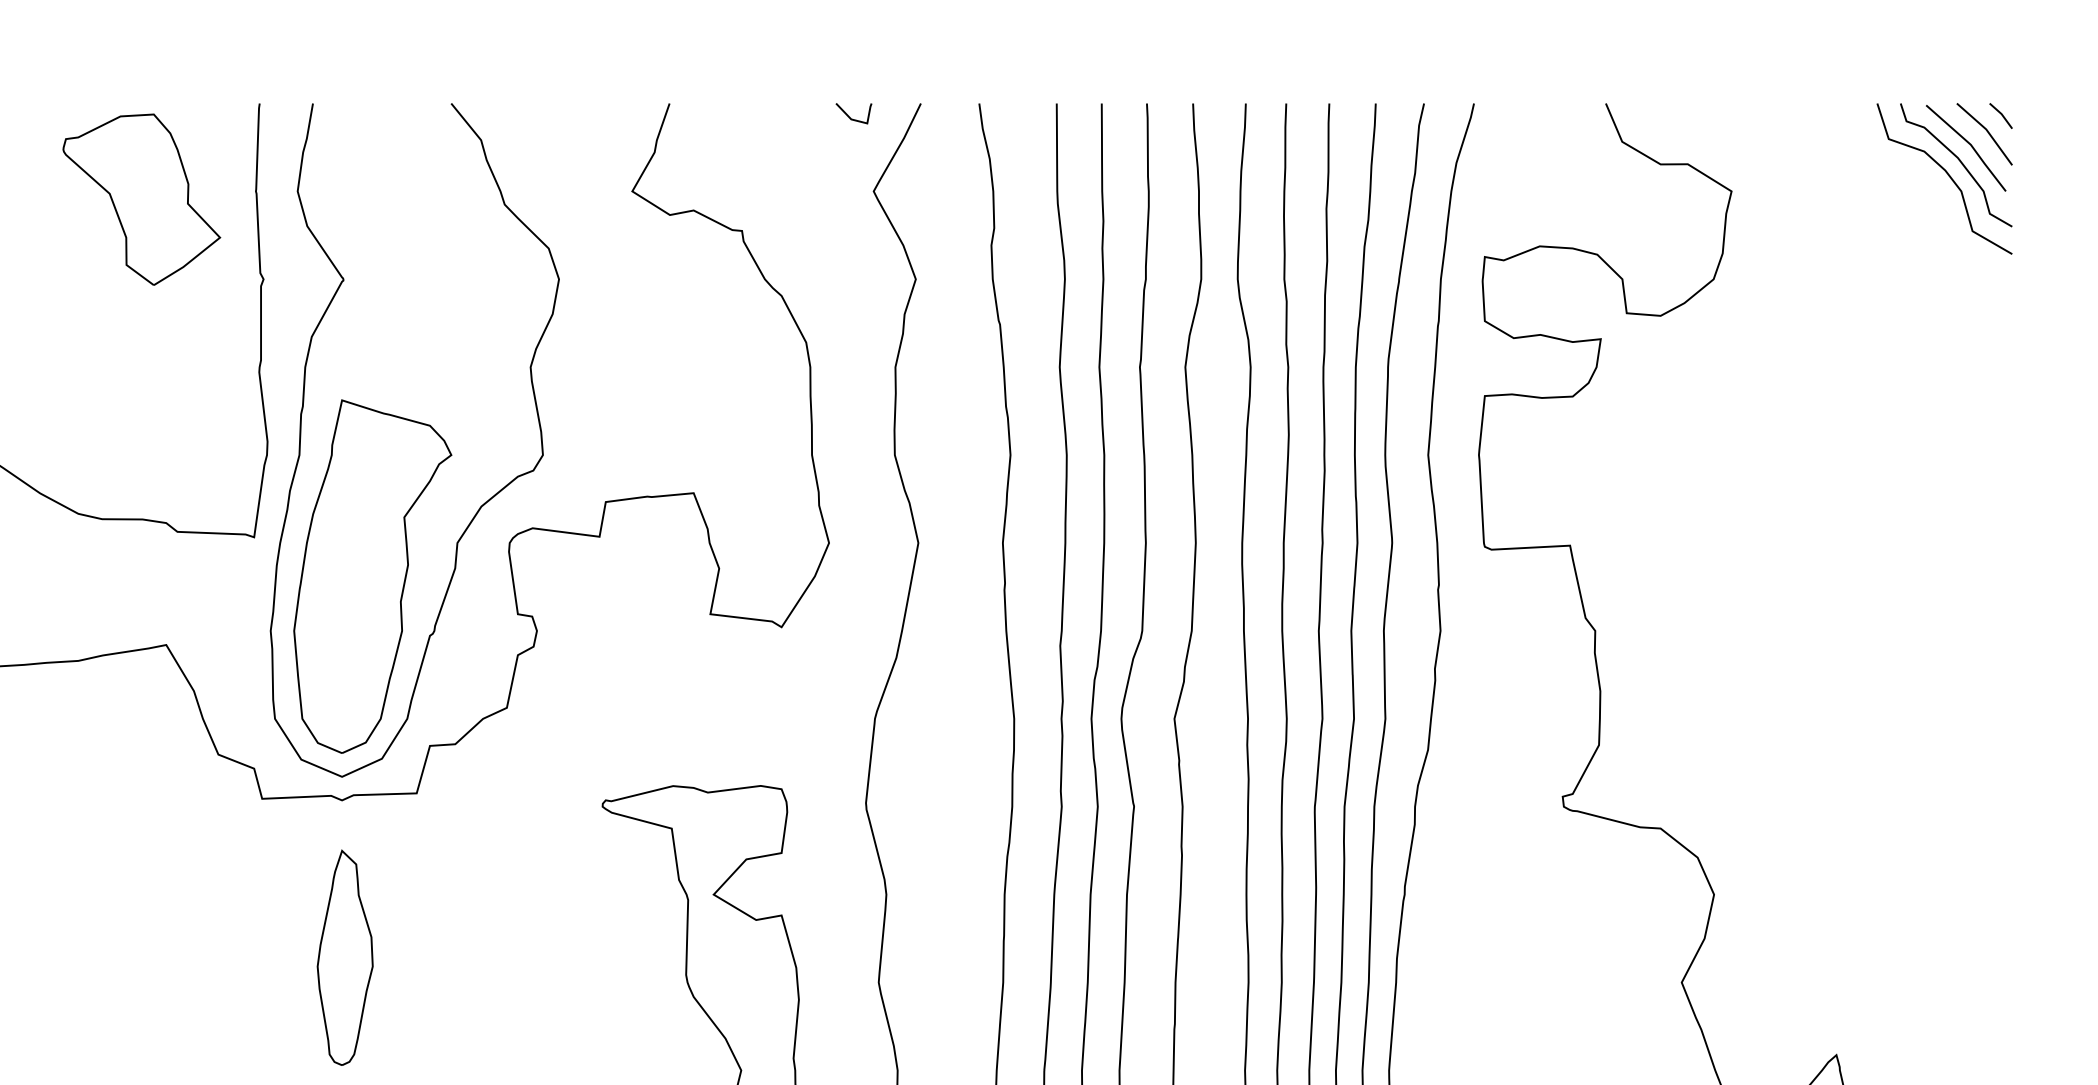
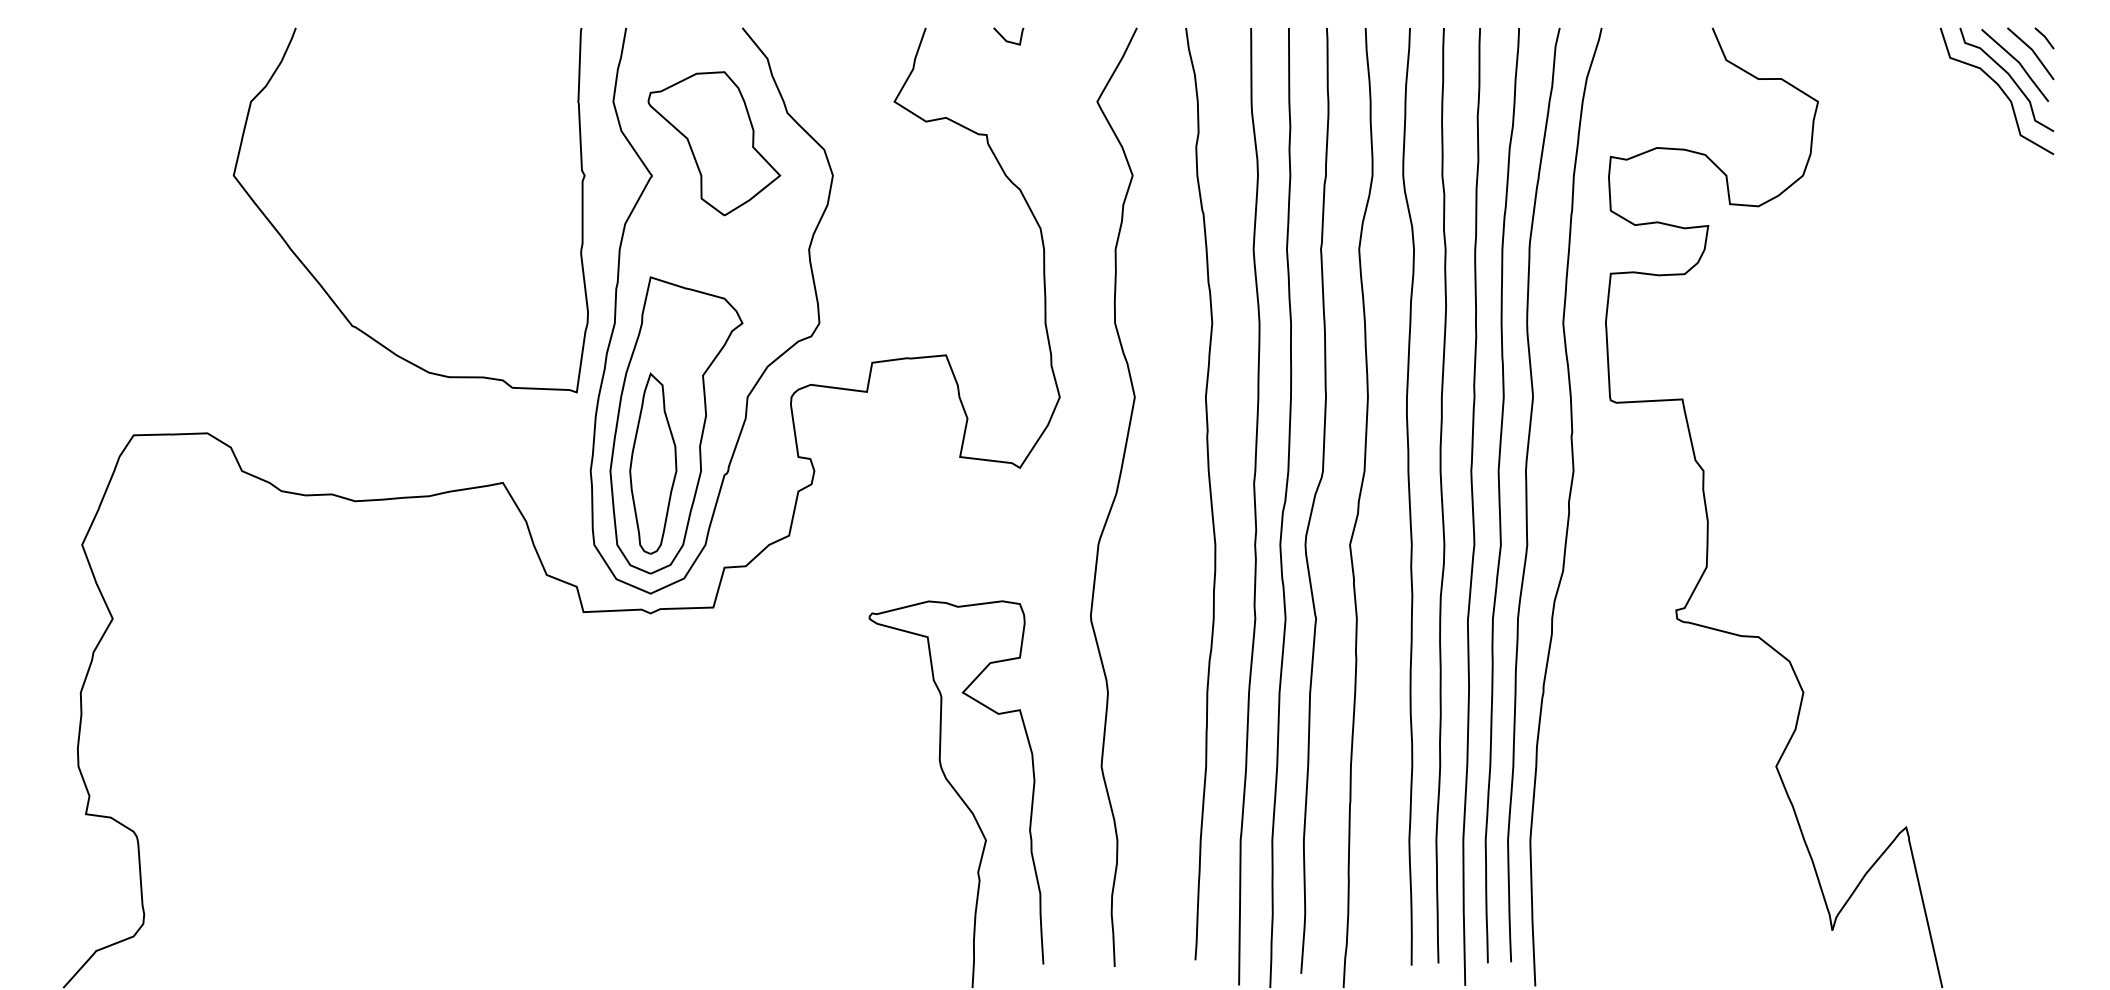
line: (850, 116) -> (1005, 38), moved
part: (141, 199) -> (714, 143), moved
part: (345, 957) -> (653, 463), moved

